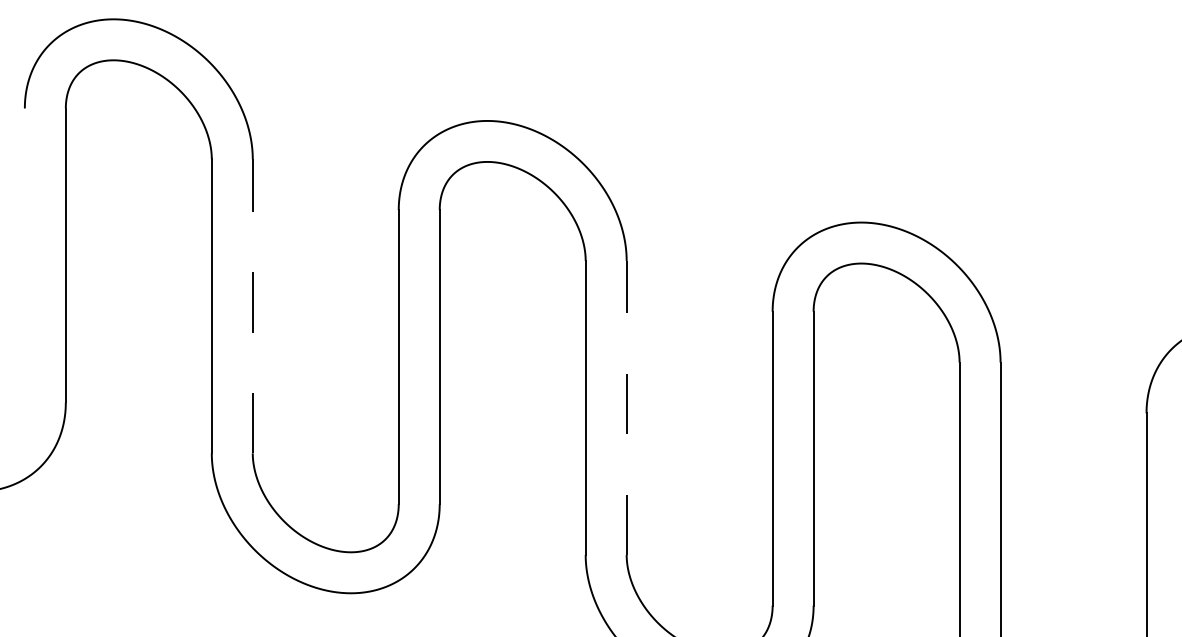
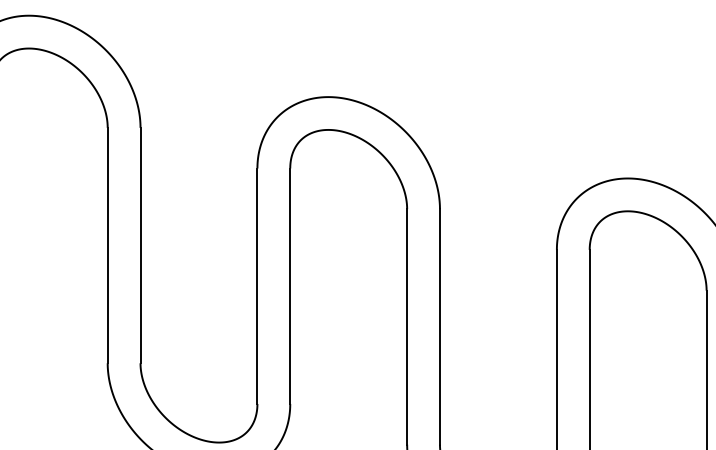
line: (252, 306) -> (140, 245), dashed -> solid
line: (626, 407) -> (439, 326), dashed -> solid

